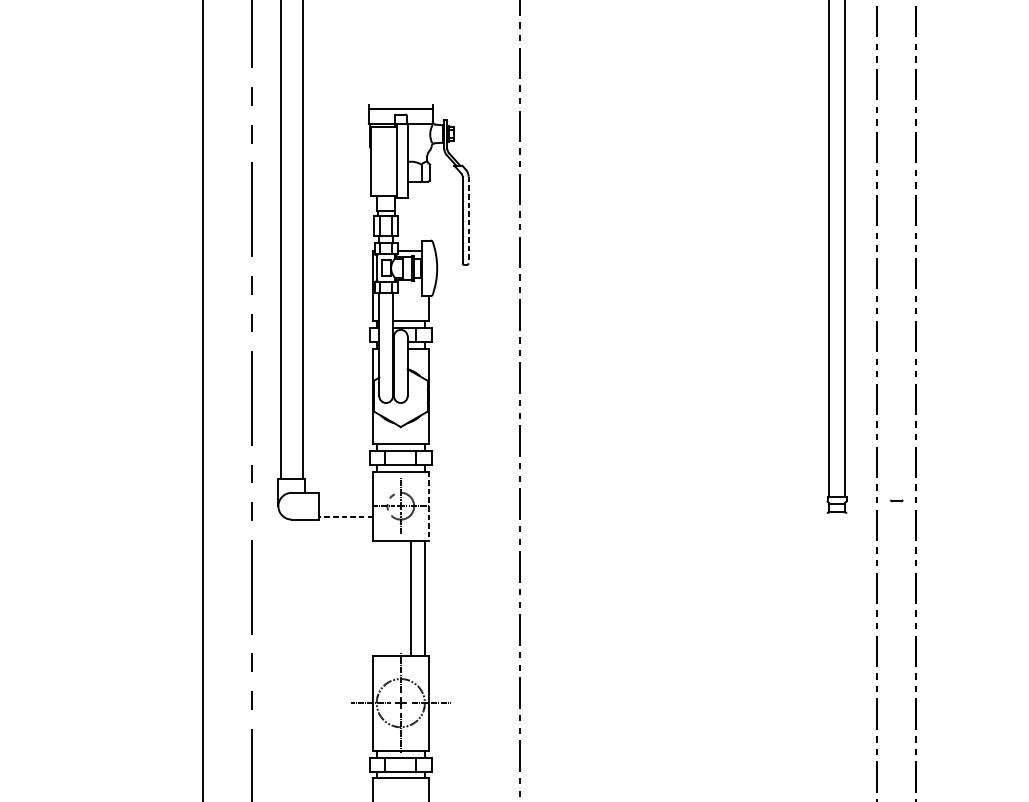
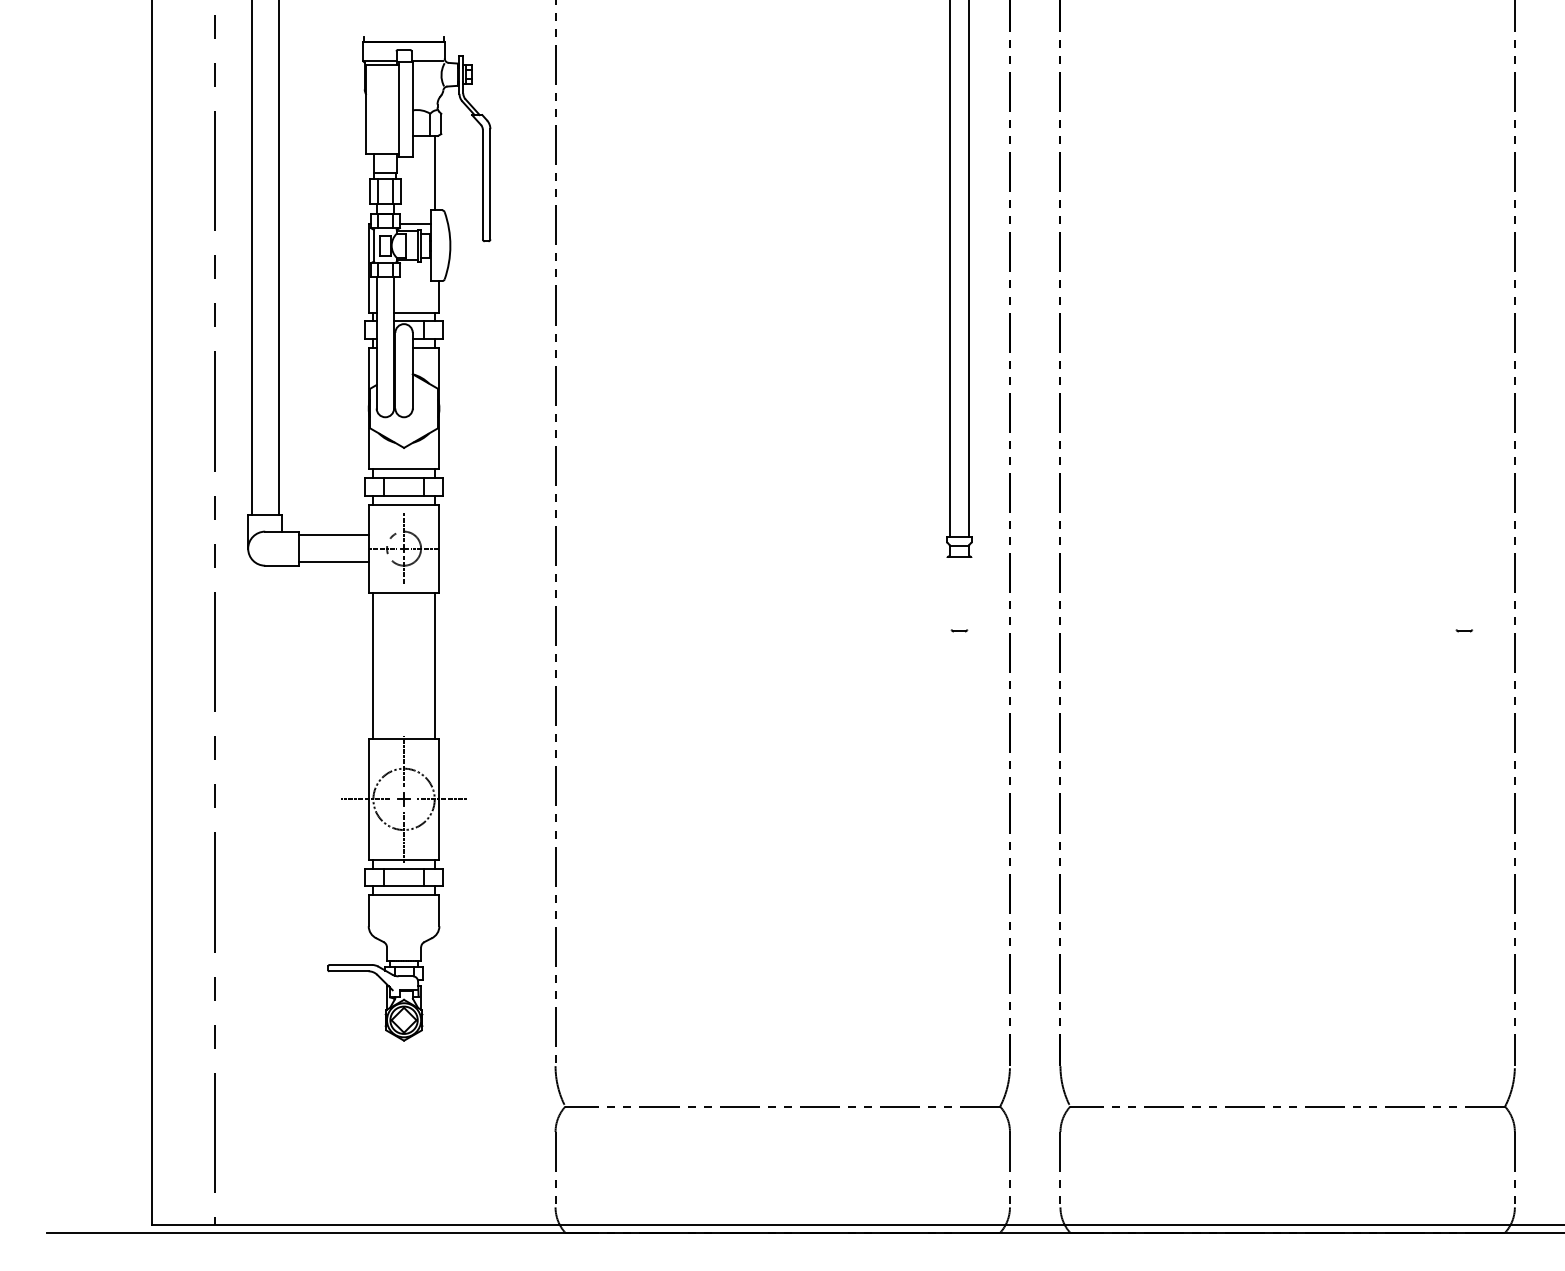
line: (424, 210) -> (434, 172), added
line: (468, 220) -> (490, 184), dashed -> solid
line: (345, 495) -> (333, 534), added
part: (896, 500) -> (959, 630), moved
line: (428, 506) -> (439, 549), dashed -> solid
line: (346, 517) -> (334, 562), dashed -> solid
line: (411, 597) -> (373, 665), moved

